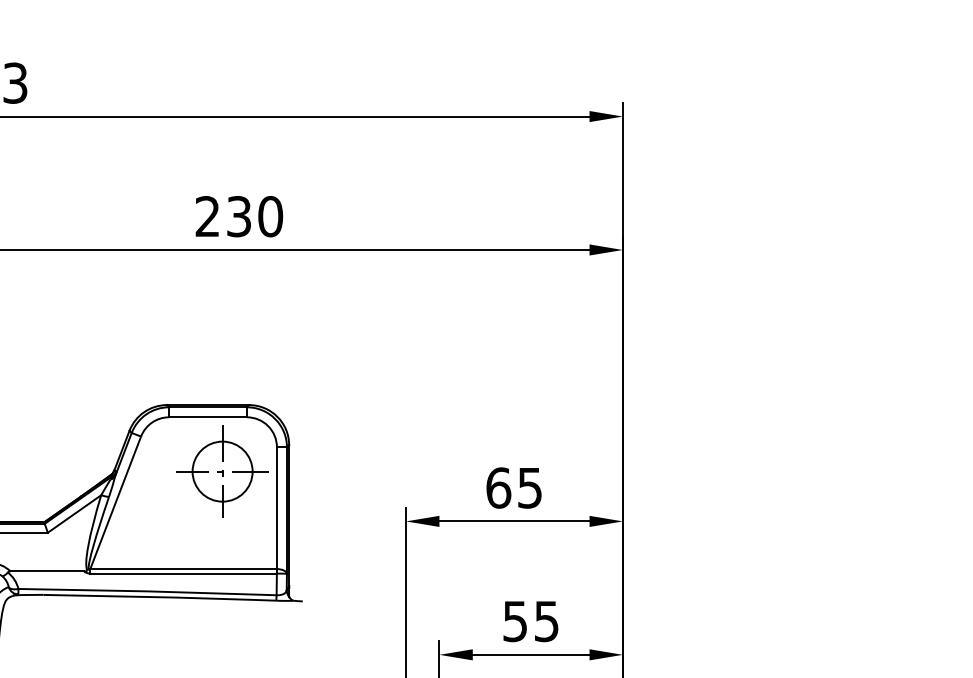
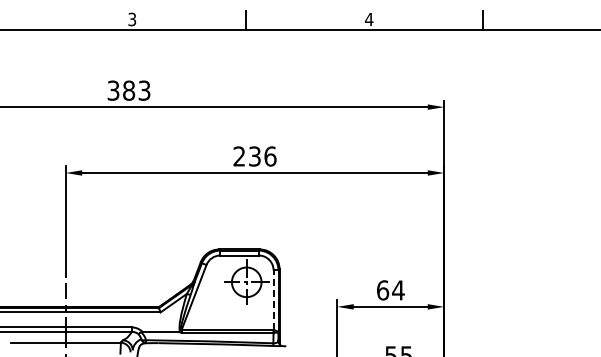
text: (270, 216) -> (270, 156), 230 -> 236
text: (530, 488) -> (398, 290), 65 -> 64
line: (276, 506) -> (273, 299), solid -> dashed

